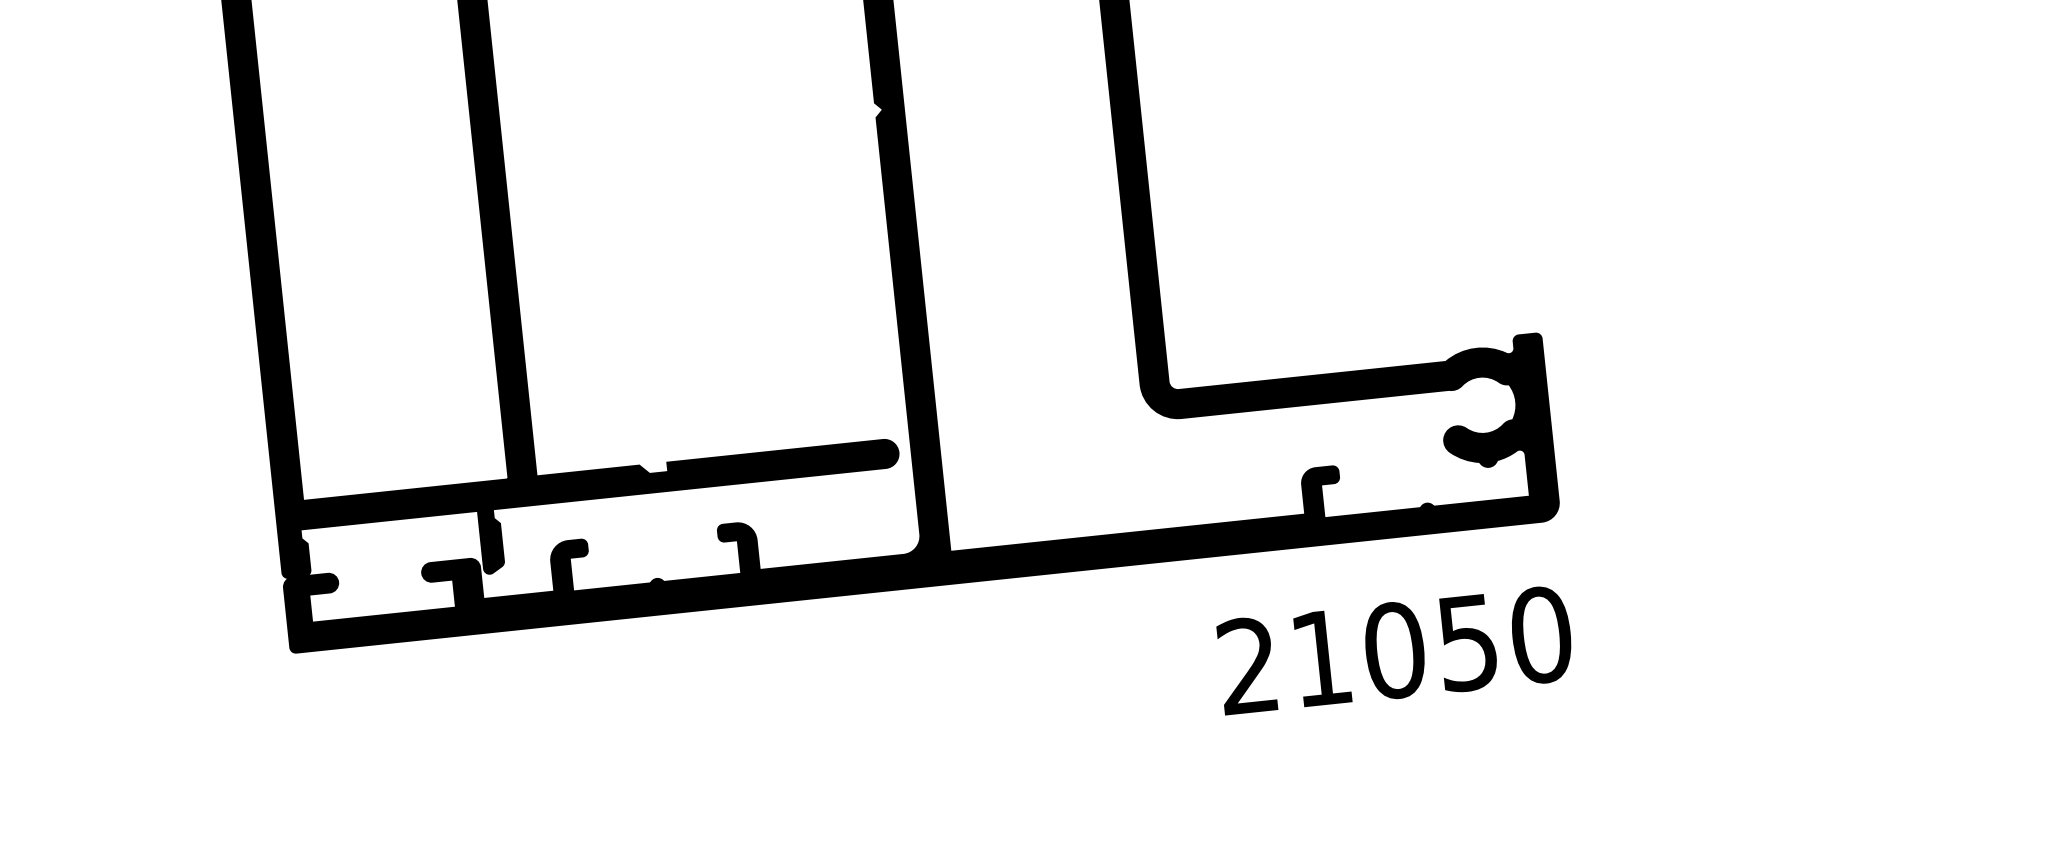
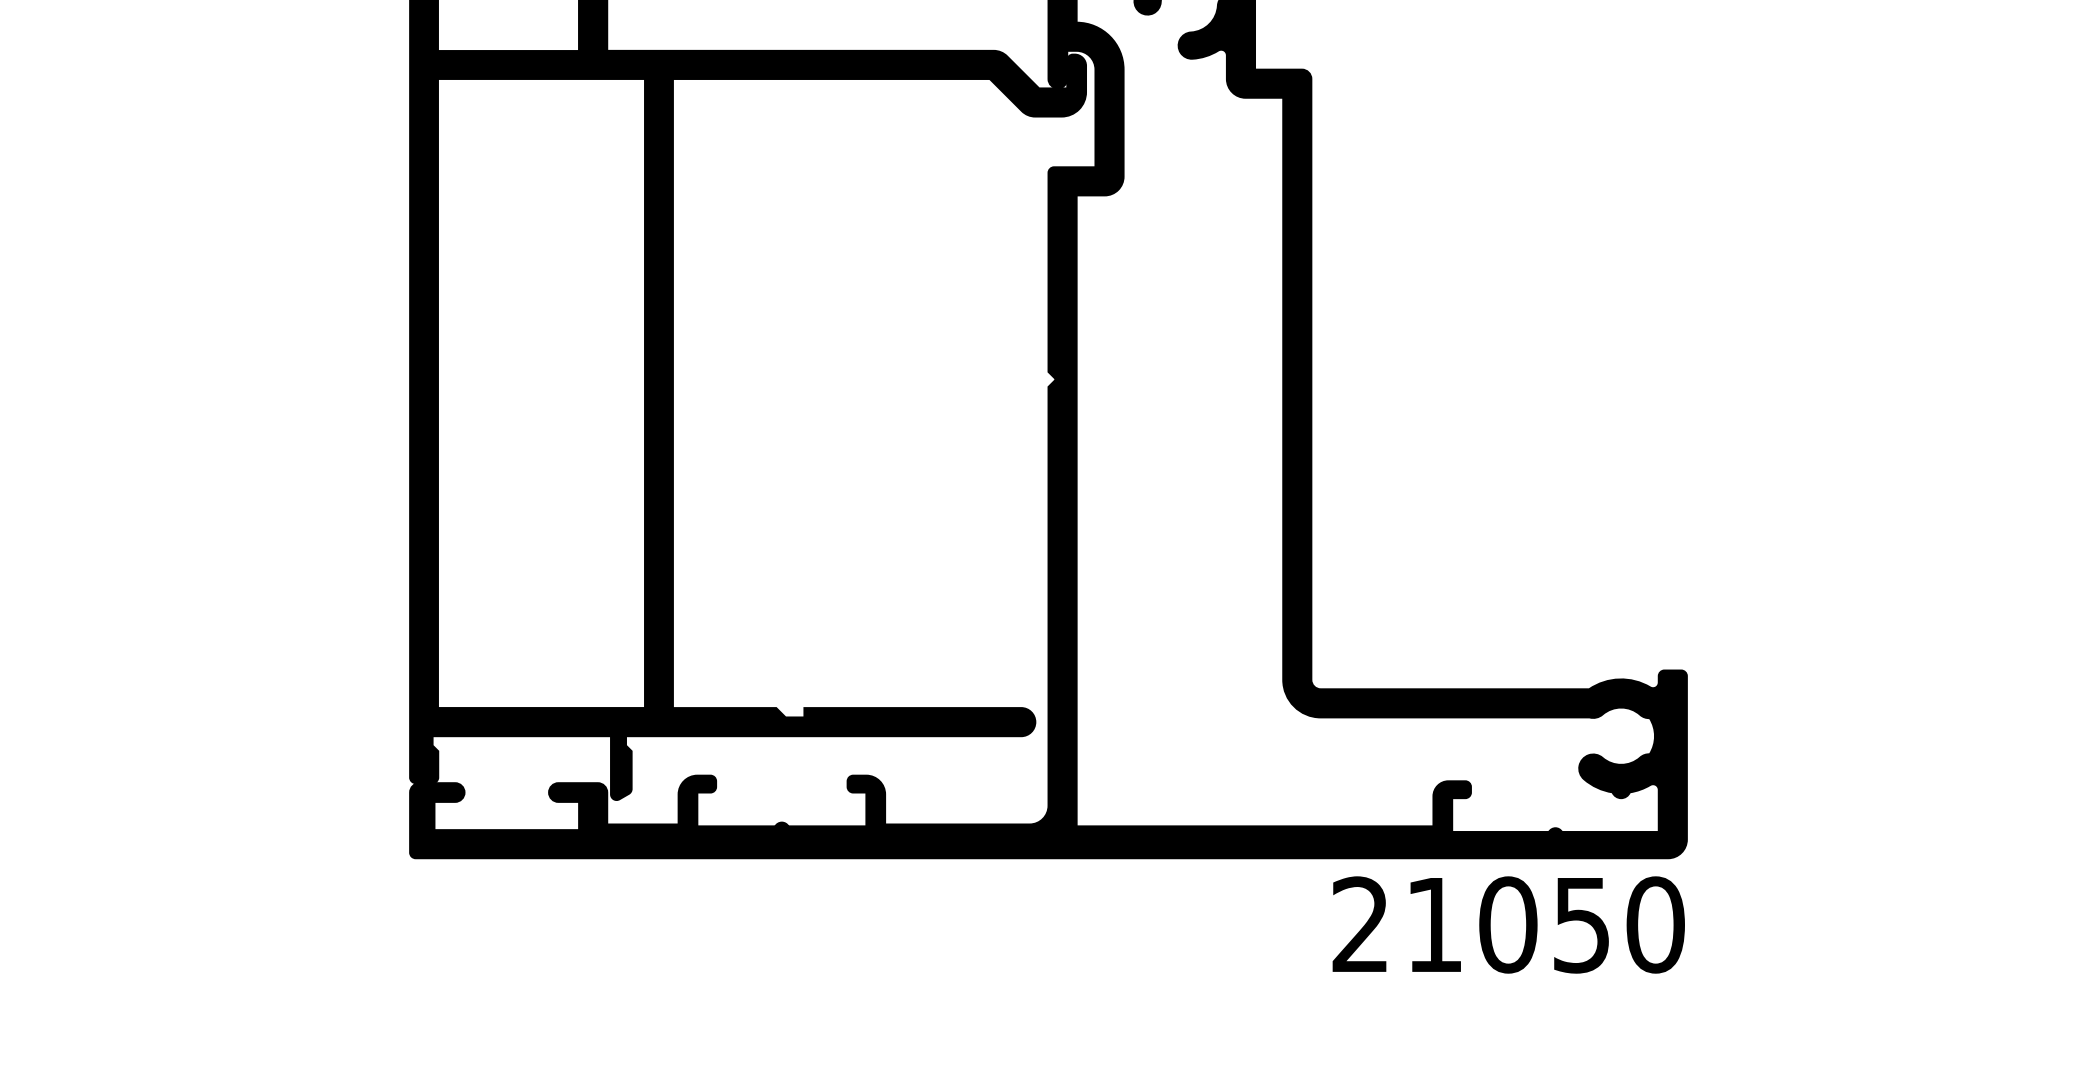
text: (1394, 650) -> (1508, 924), moved

